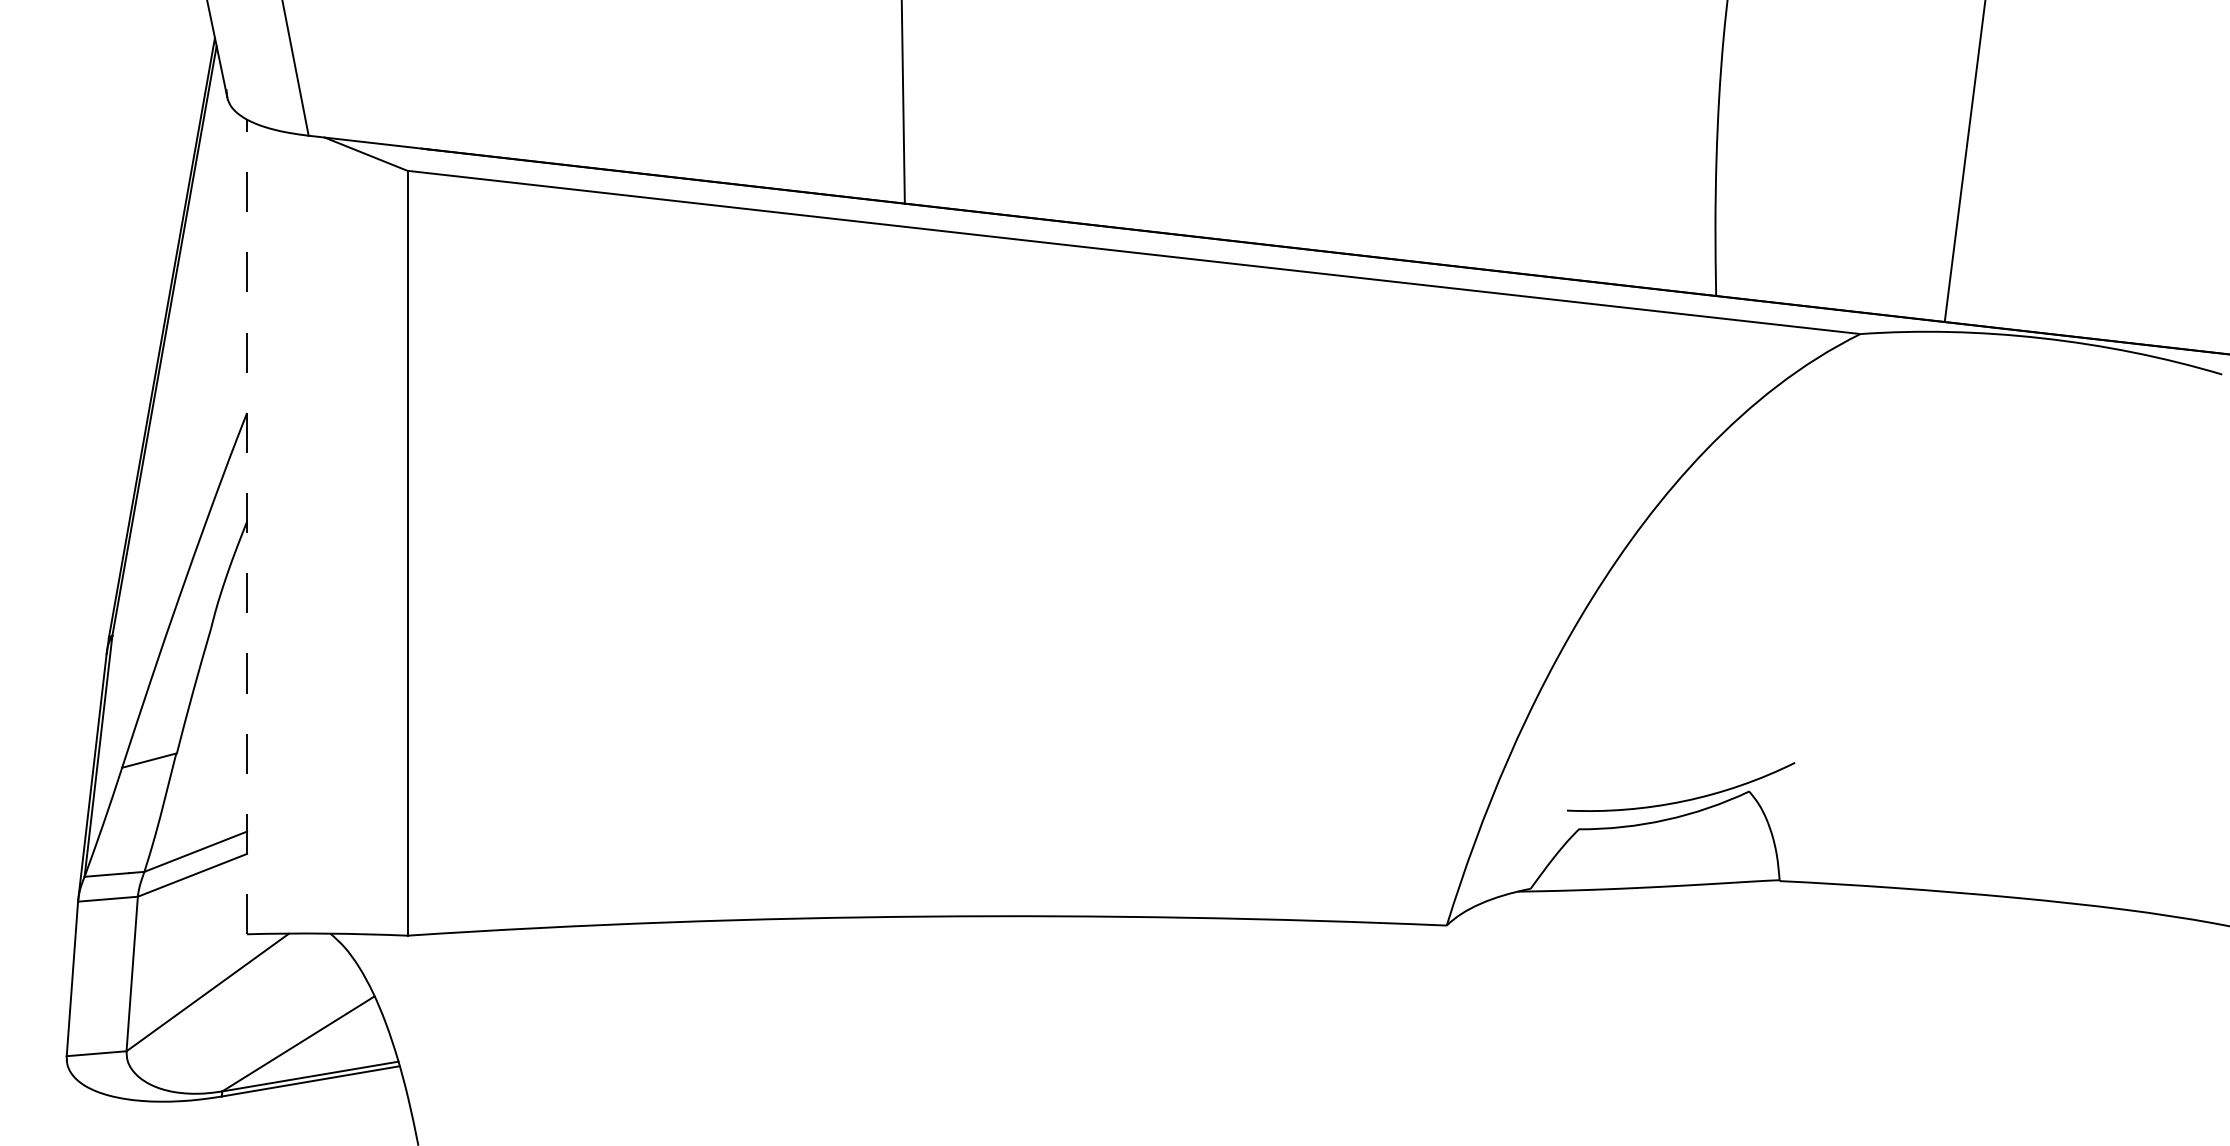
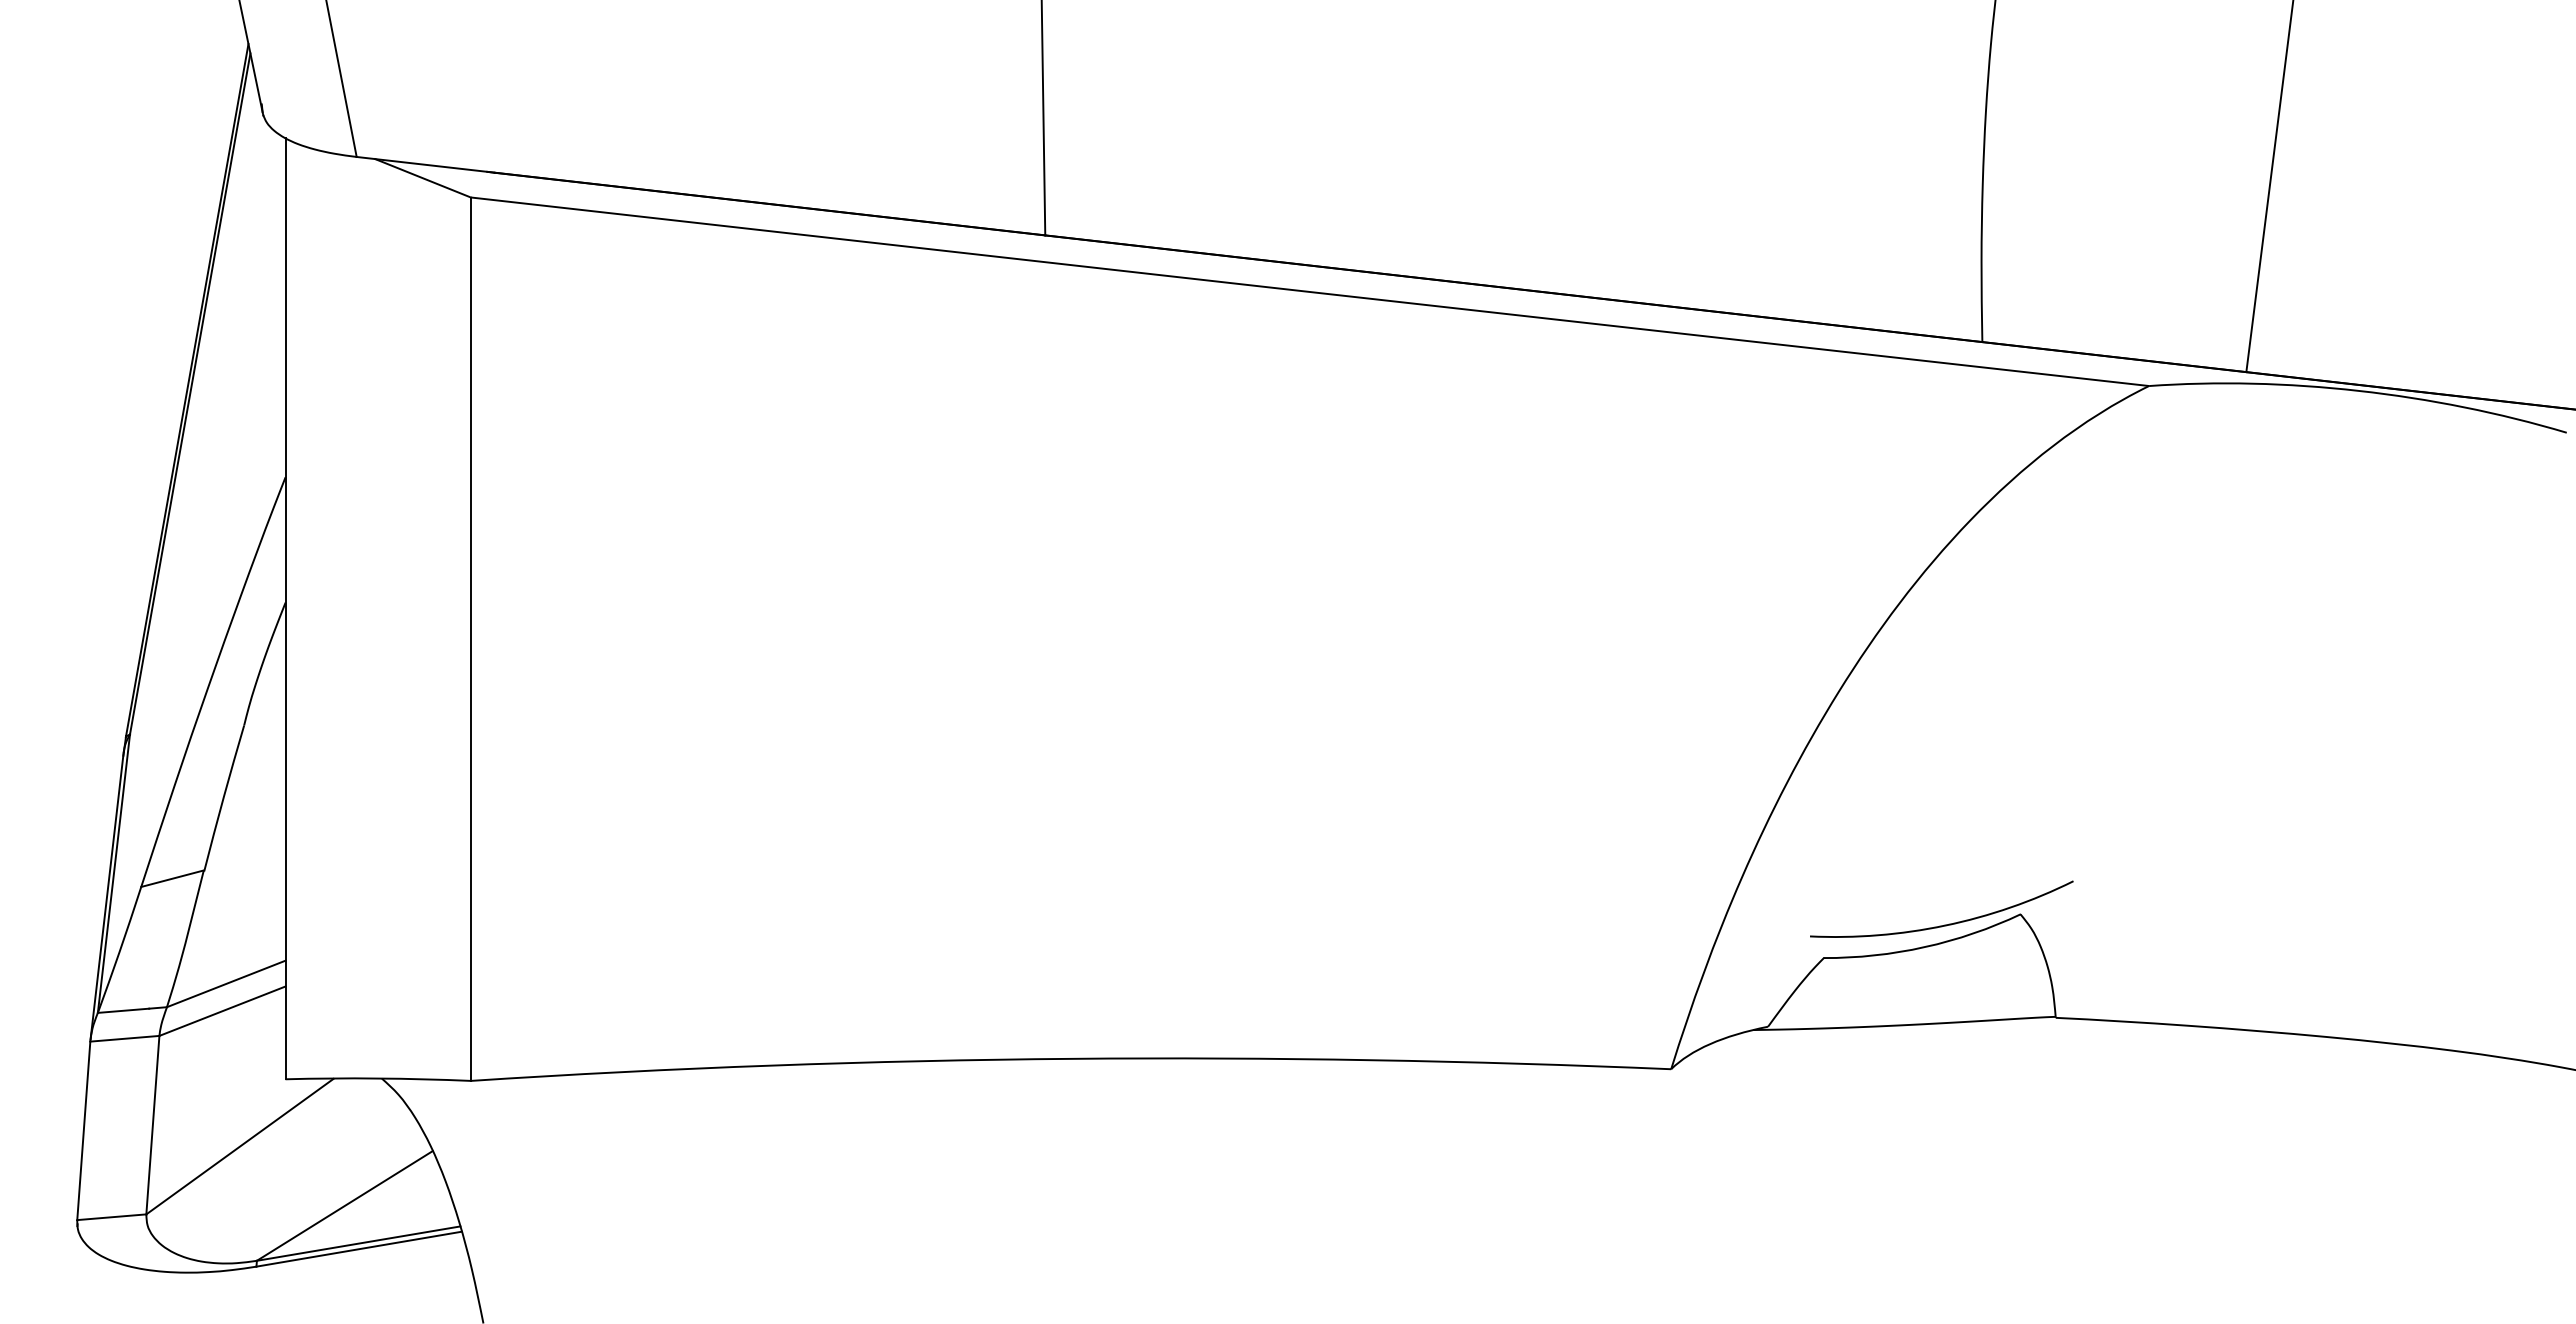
line: (247, 526) -> (285, 608), dashed -> solid

